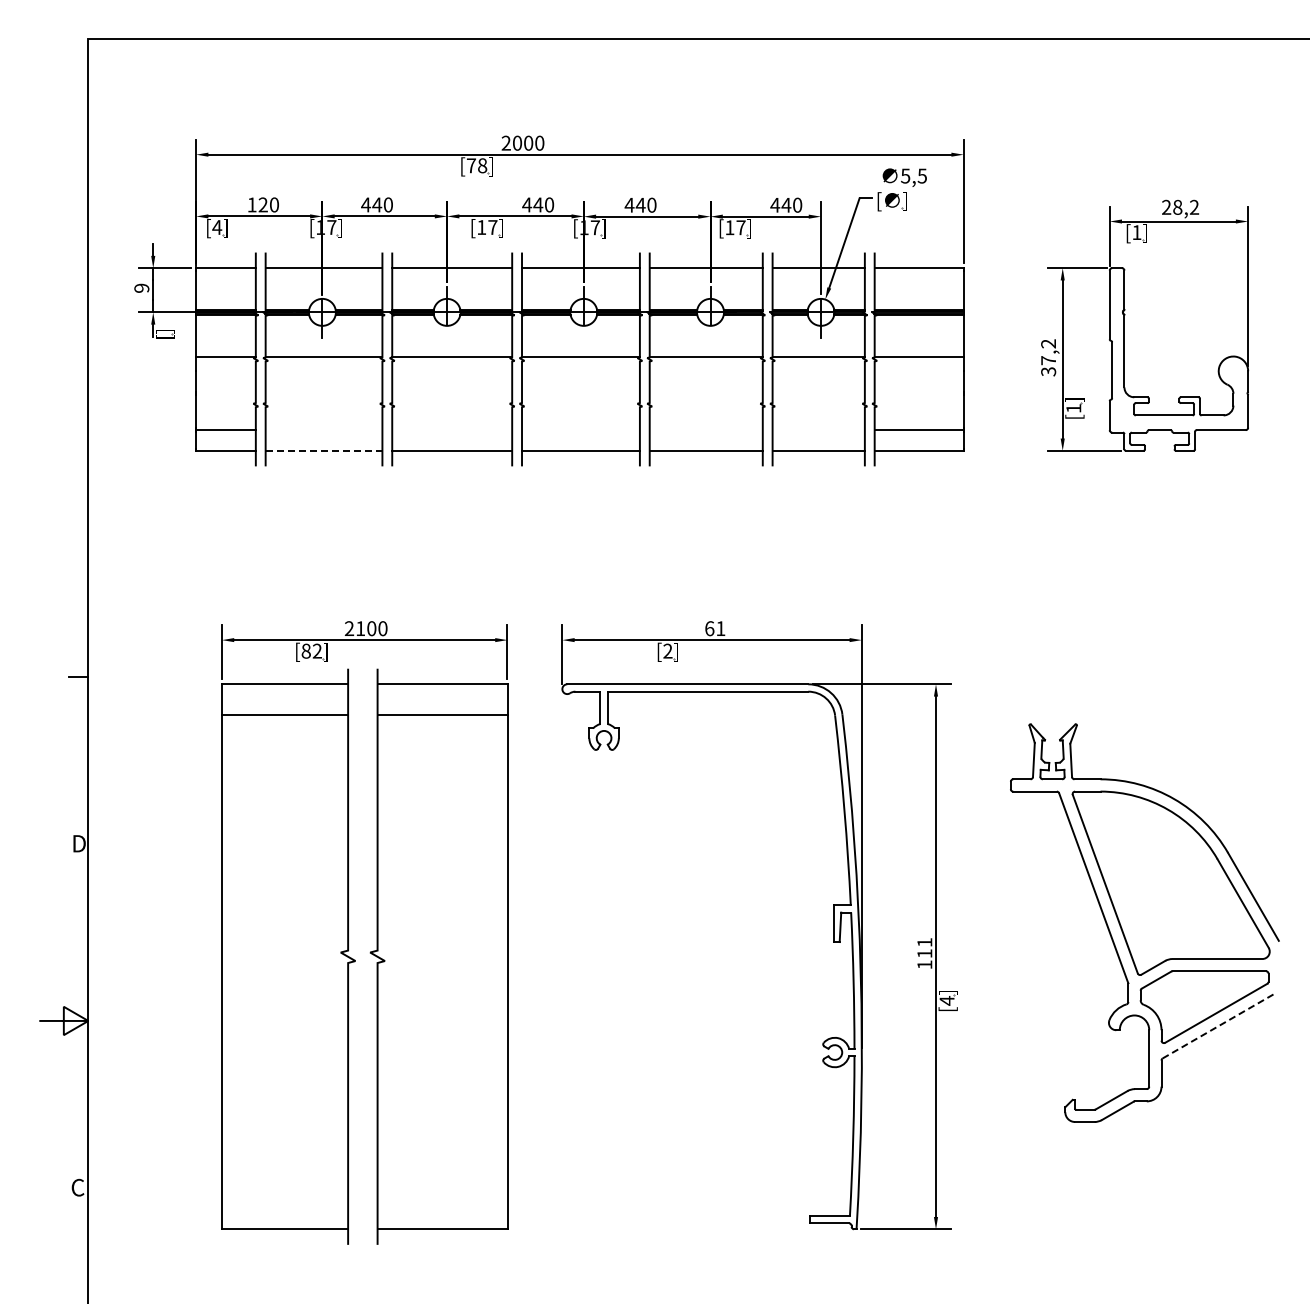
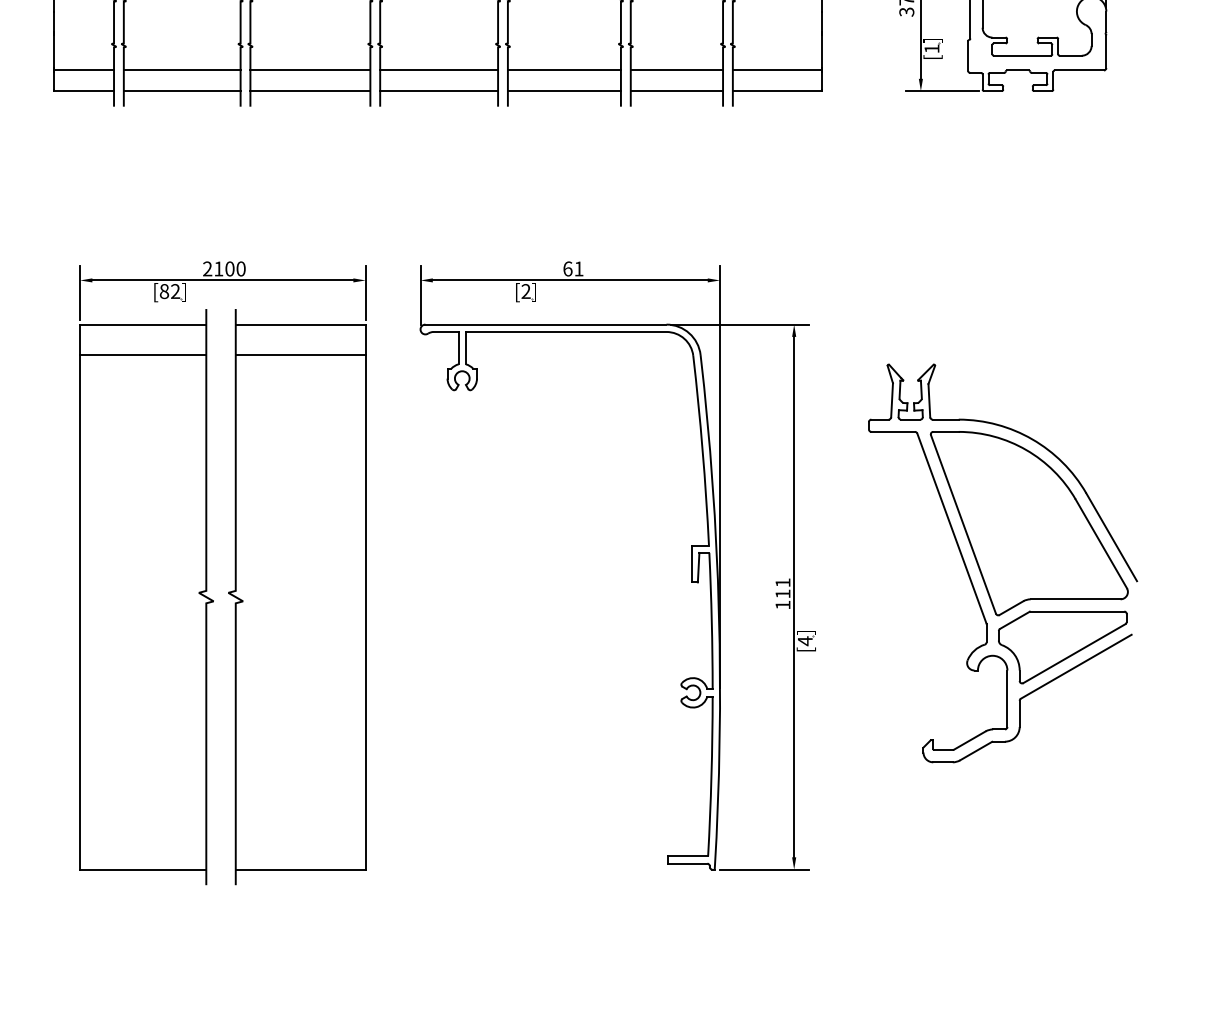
line: (323, 430) -> (181, 70), added
line: (452, 430) -> (310, 70), added
line: (580, 430) -> (438, 70), added
line: (705, 430) -> (563, 70), added
line: (818, 430) -> (676, 70), added
line: (324, 450) -> (182, 90), dashed -> solid
line: (1218, 1026) -> (1076, 666), dashed -> solid

